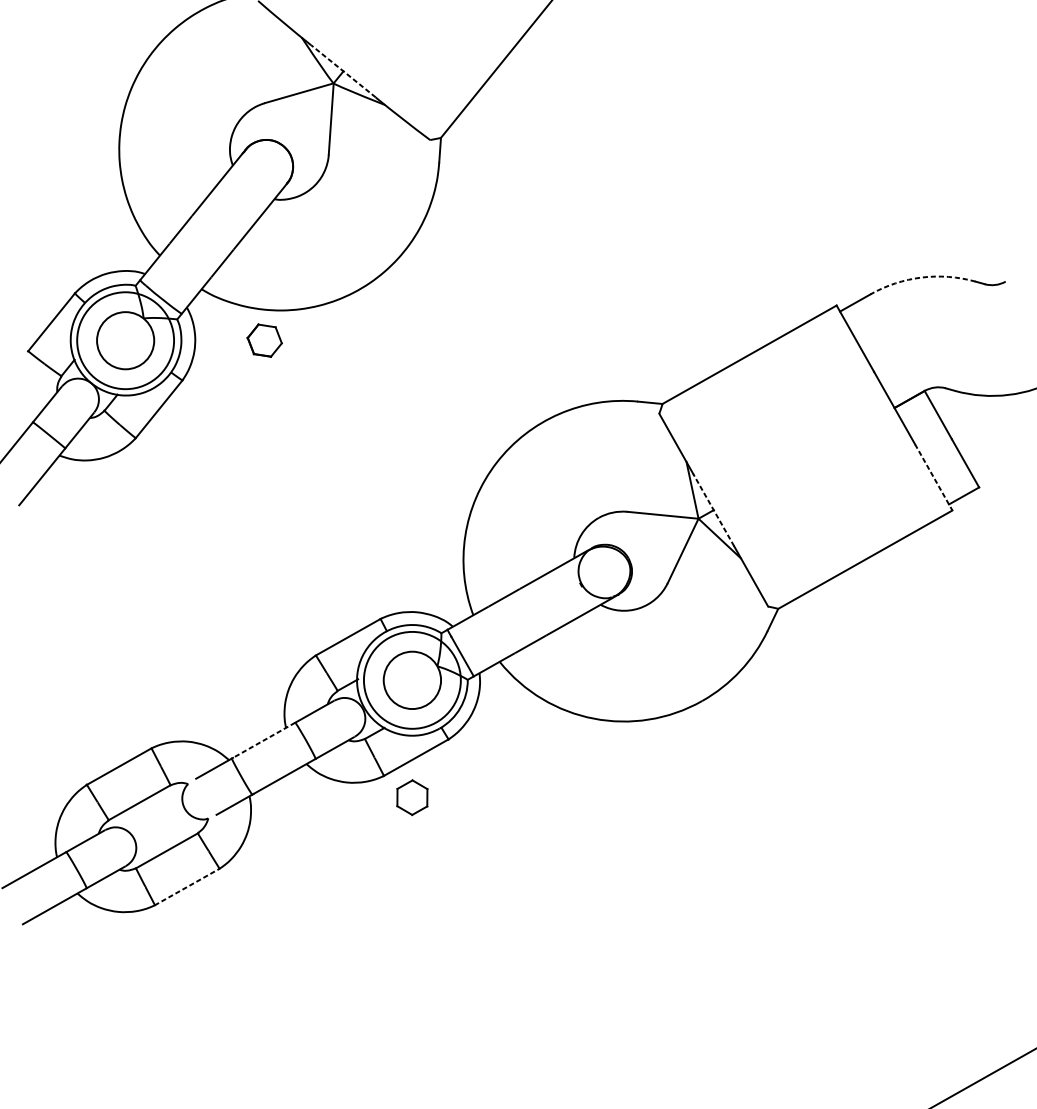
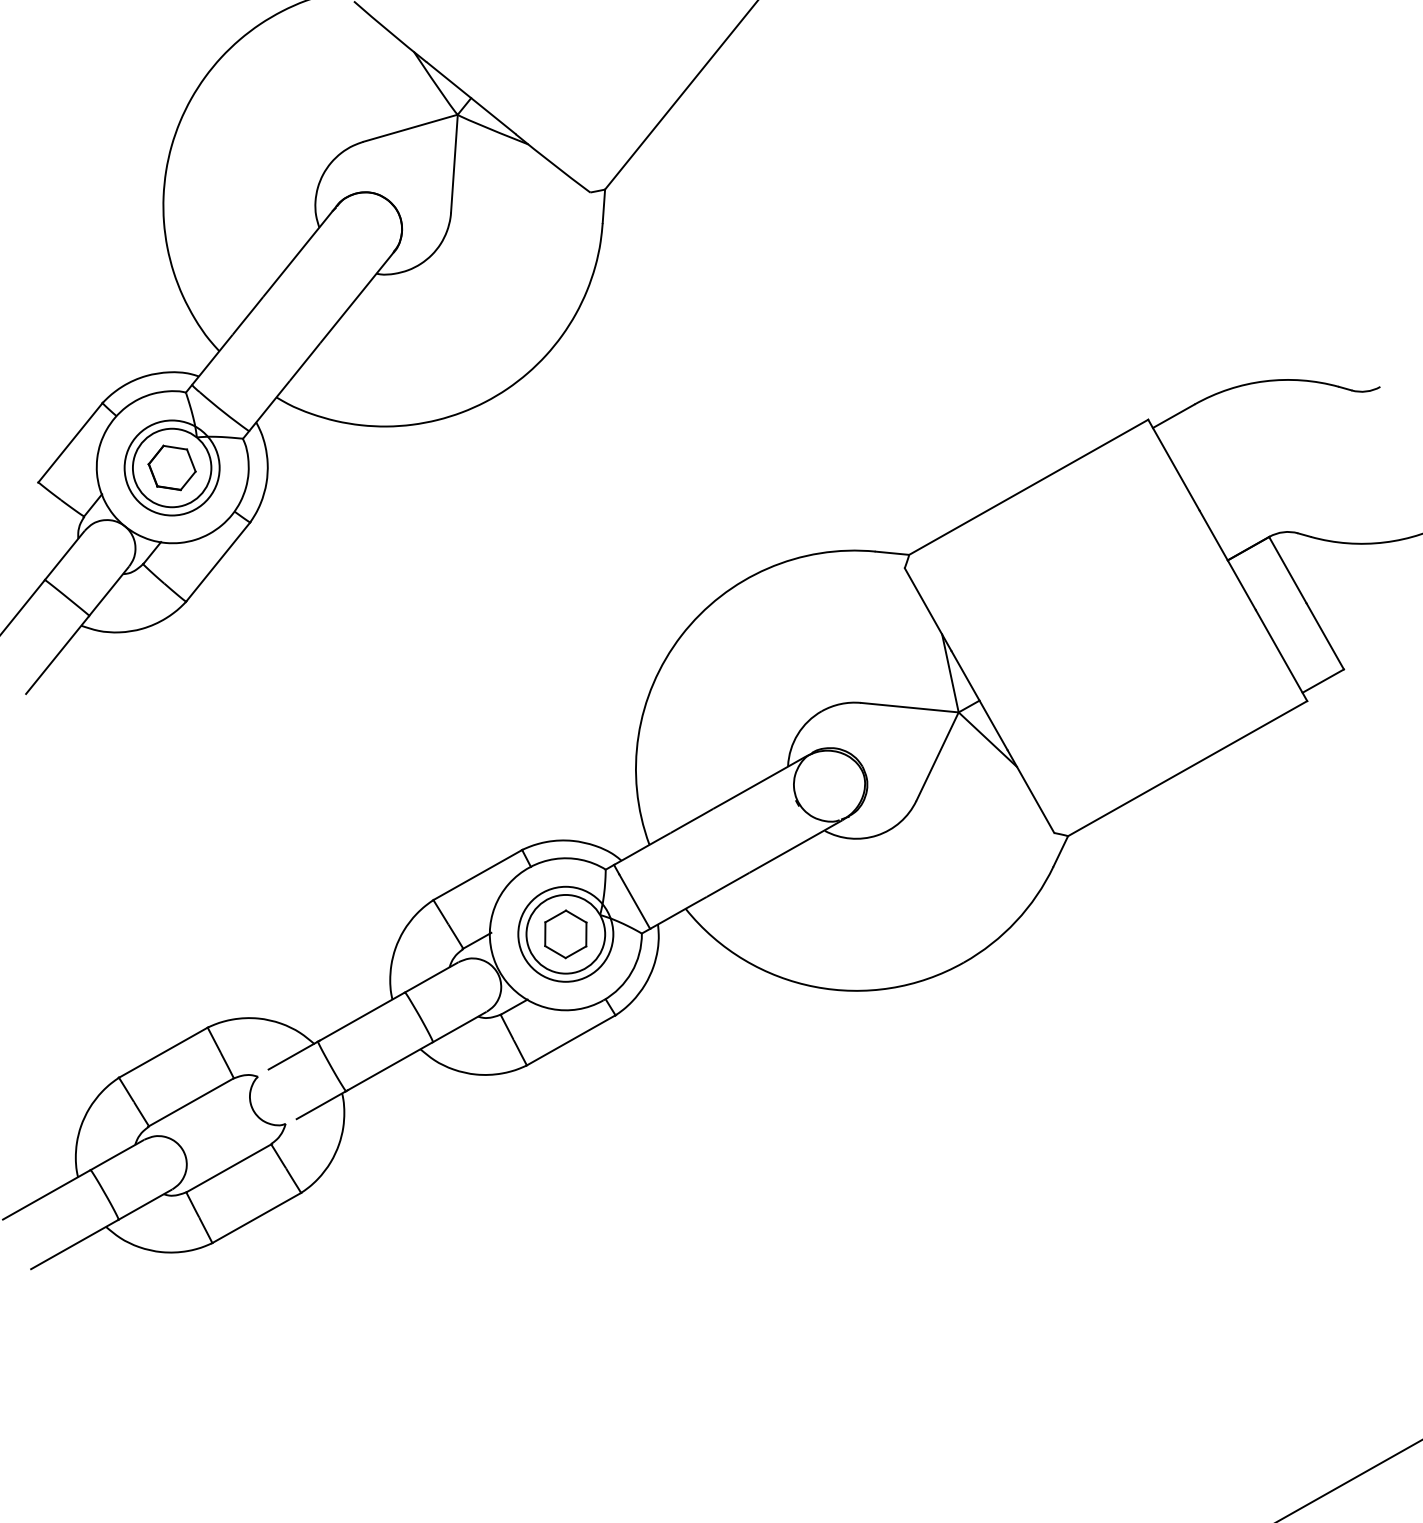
line: (343, 71) -> (471, 98), dashed -> solid
arc: (922, 277) -> (1265, 381), dashed -> solid
circle: (125, 340) -> (171, 467), size x0.71
part: (264, 340) -> (171, 467), moved
line: (933, 478) -> (1281, 656), dashed -> solid
line: (713, 510) -> (979, 700), dashed -> solid
circle: (412, 679) -> (565, 933), size x0.71
line: (262, 740) -> (360, 1017), dashed -> solid
part: (412, 797) -> (565, 934), moved
line: (187, 887) -> (256, 1218), dashed -> solid

